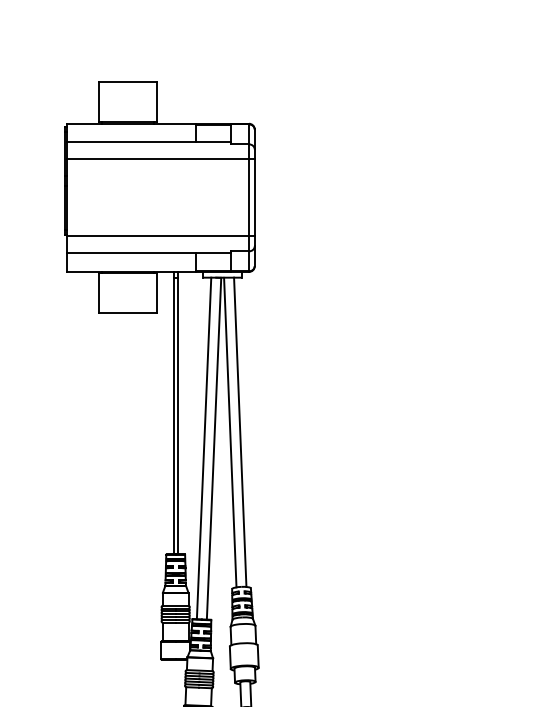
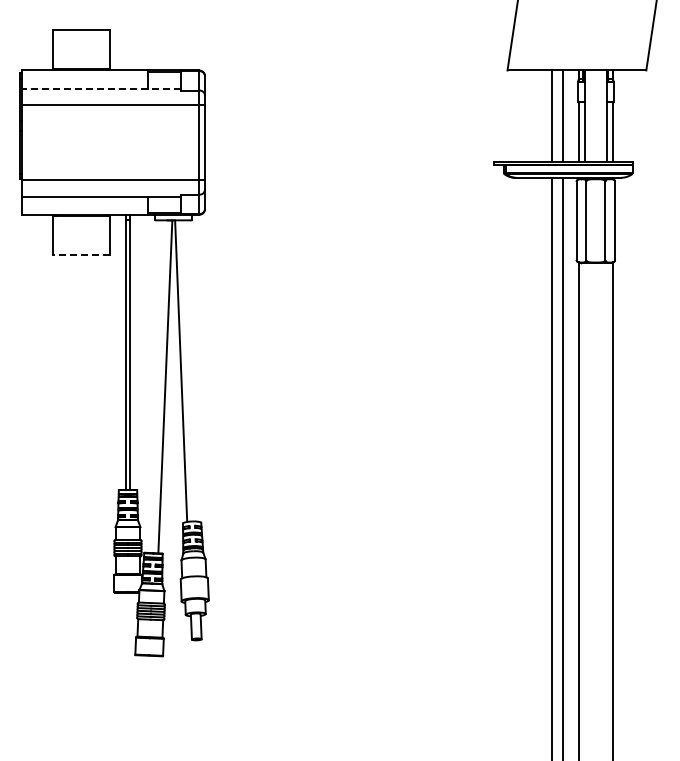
line: (148, 142) -> (101, 88), solid -> dashed
line: (126, 313) -> (80, 255), solid -> dashed
line: (239, 431) -> (190, 370), removed
line: (203, 448) -> (155, 386), removed

